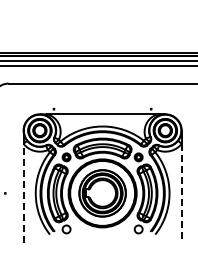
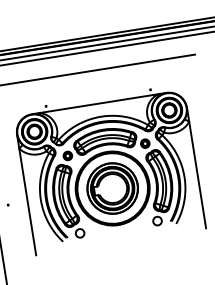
line: (23, 193) -> (27, 202), dashed -> solid
line: (181, 193) -> (197, 175), dashed -> solid

